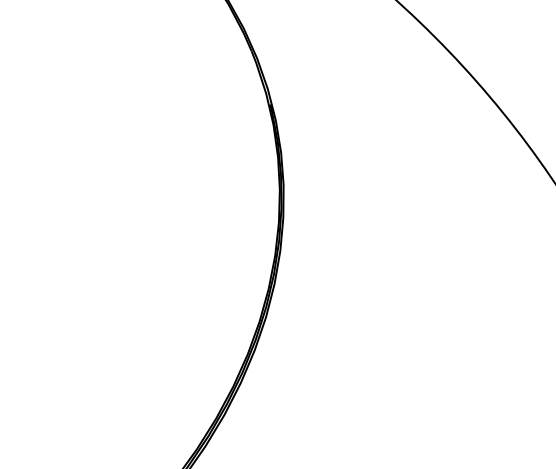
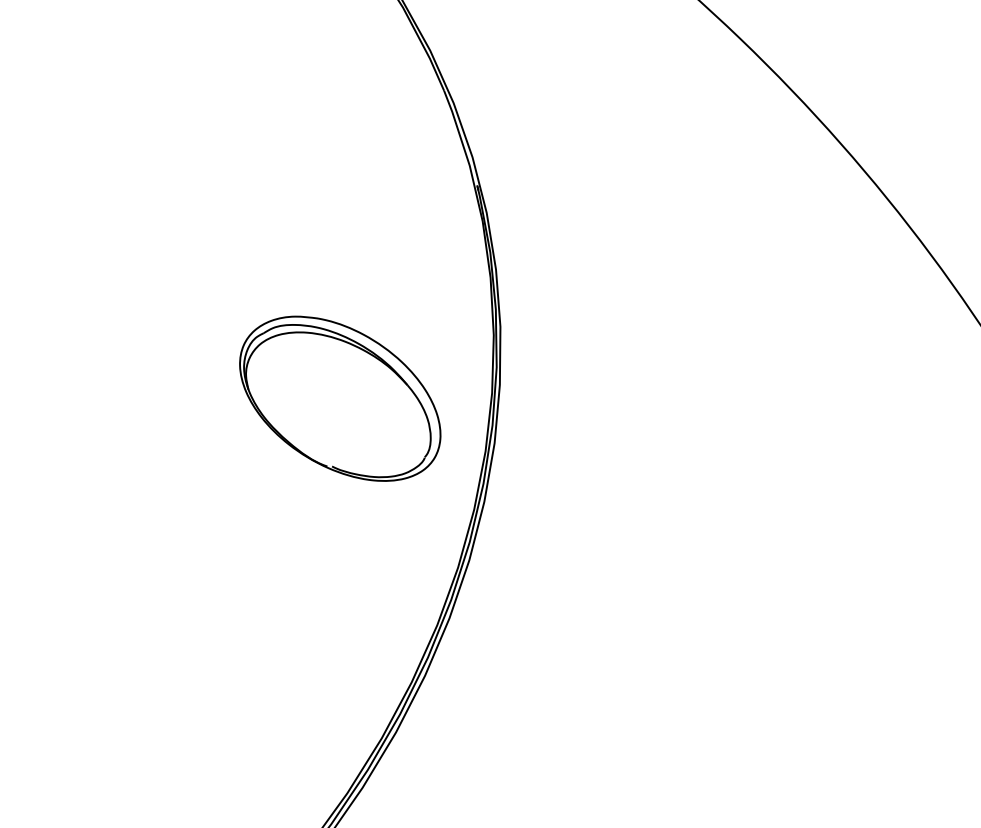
part: (192, 225) -> (339, 398), added

